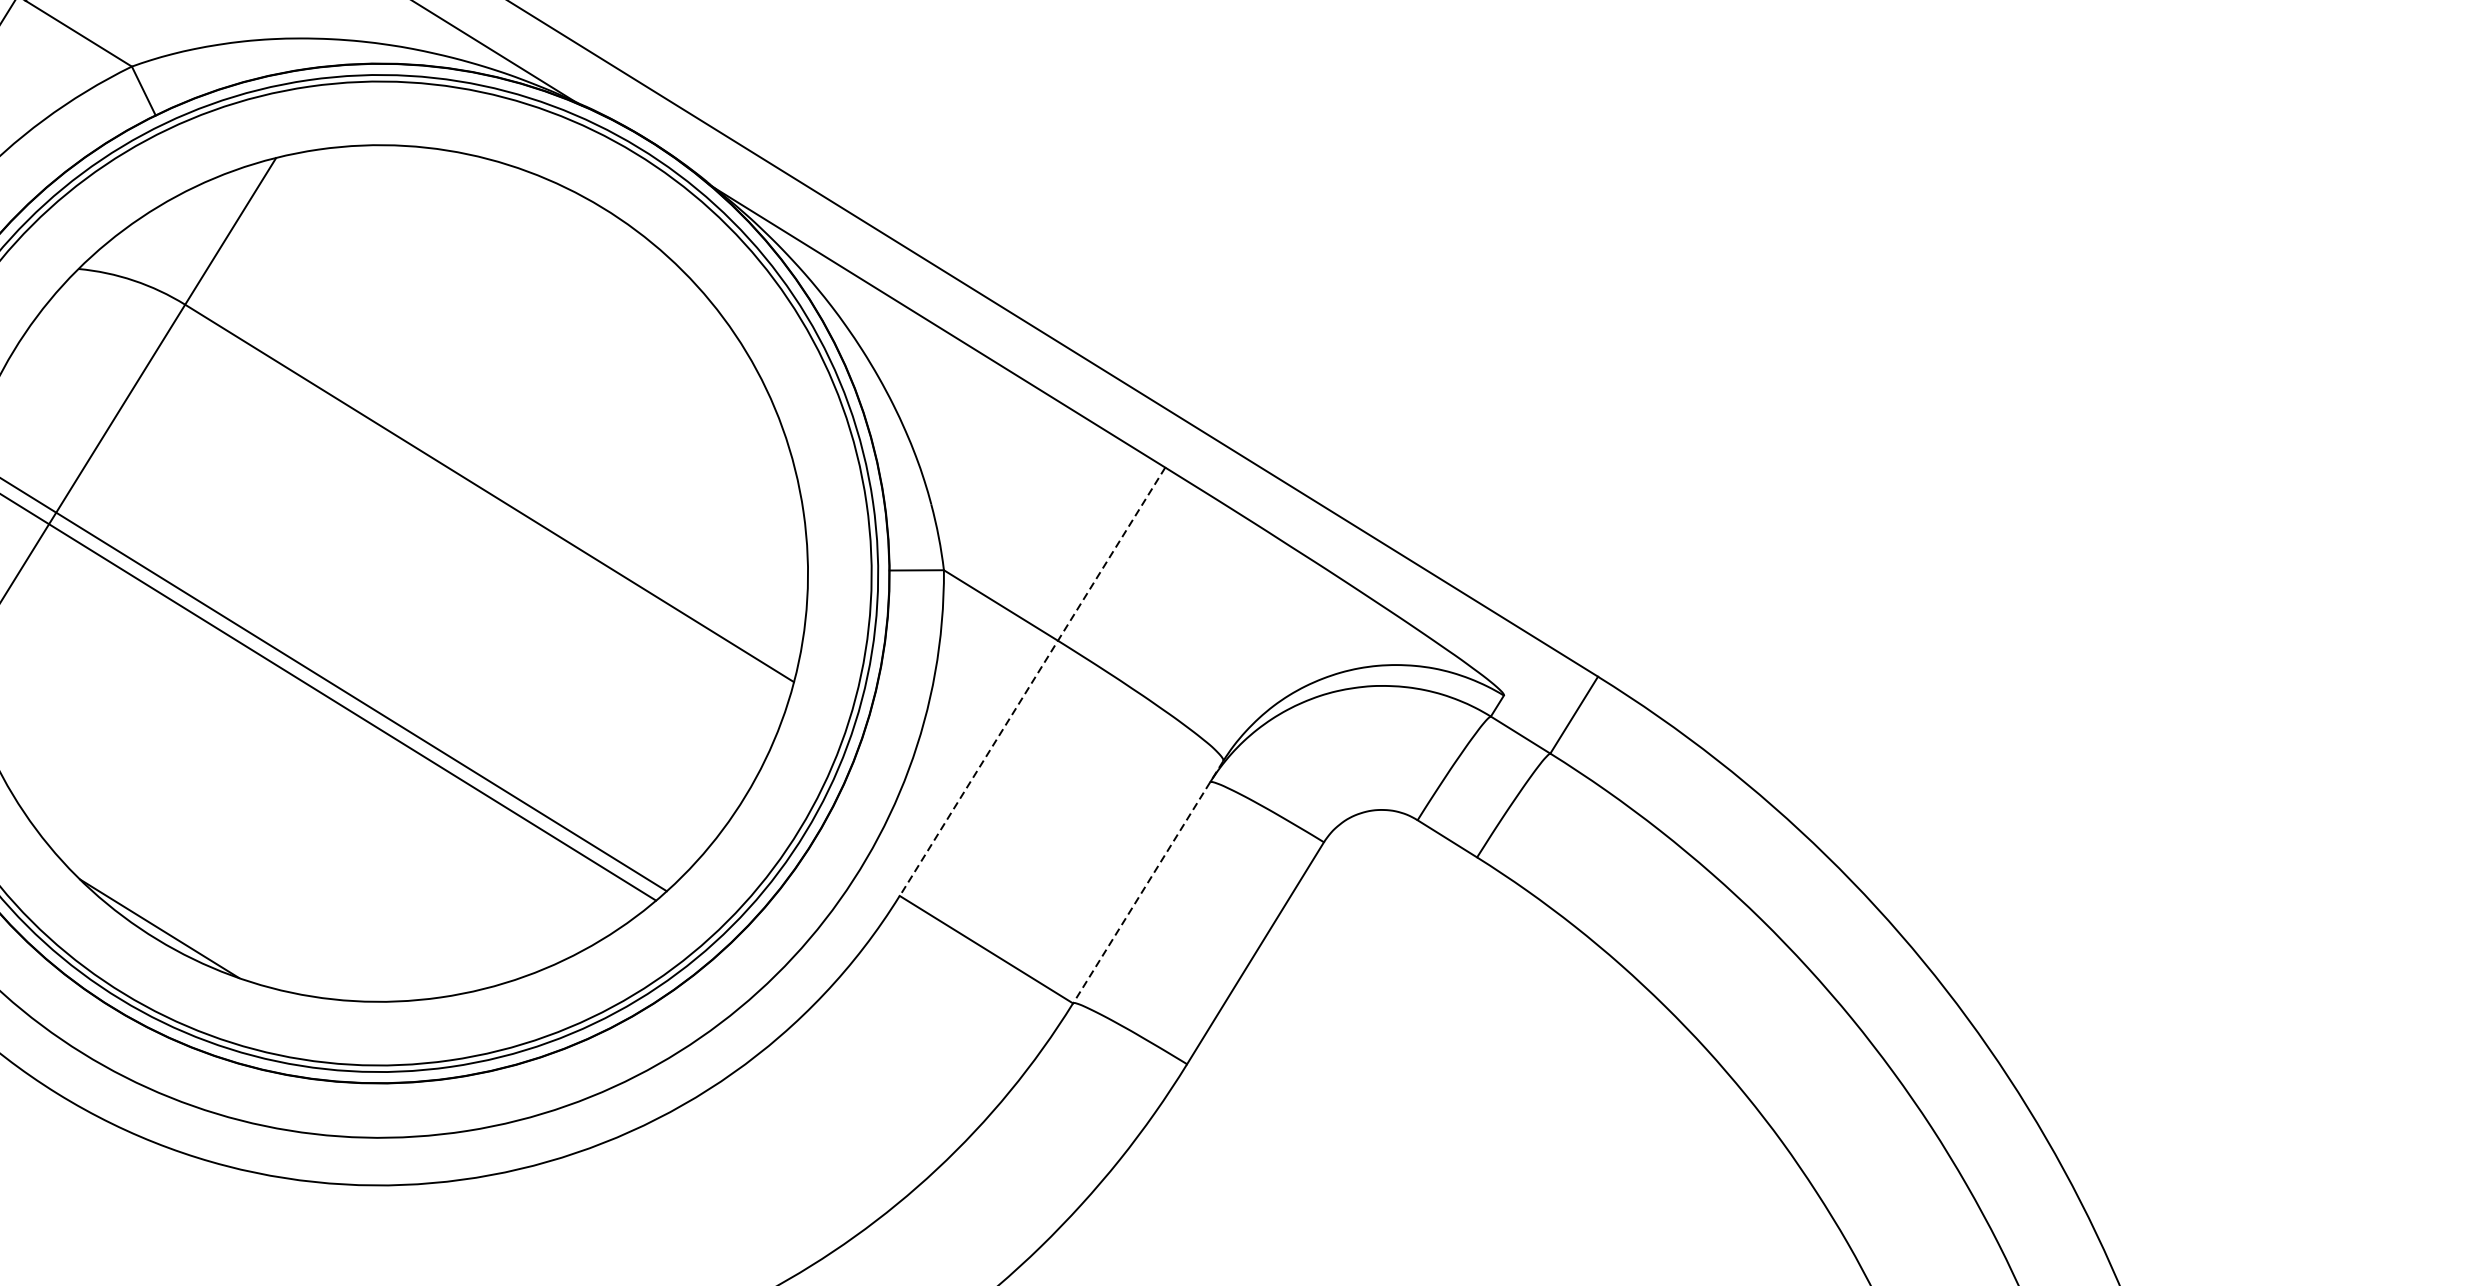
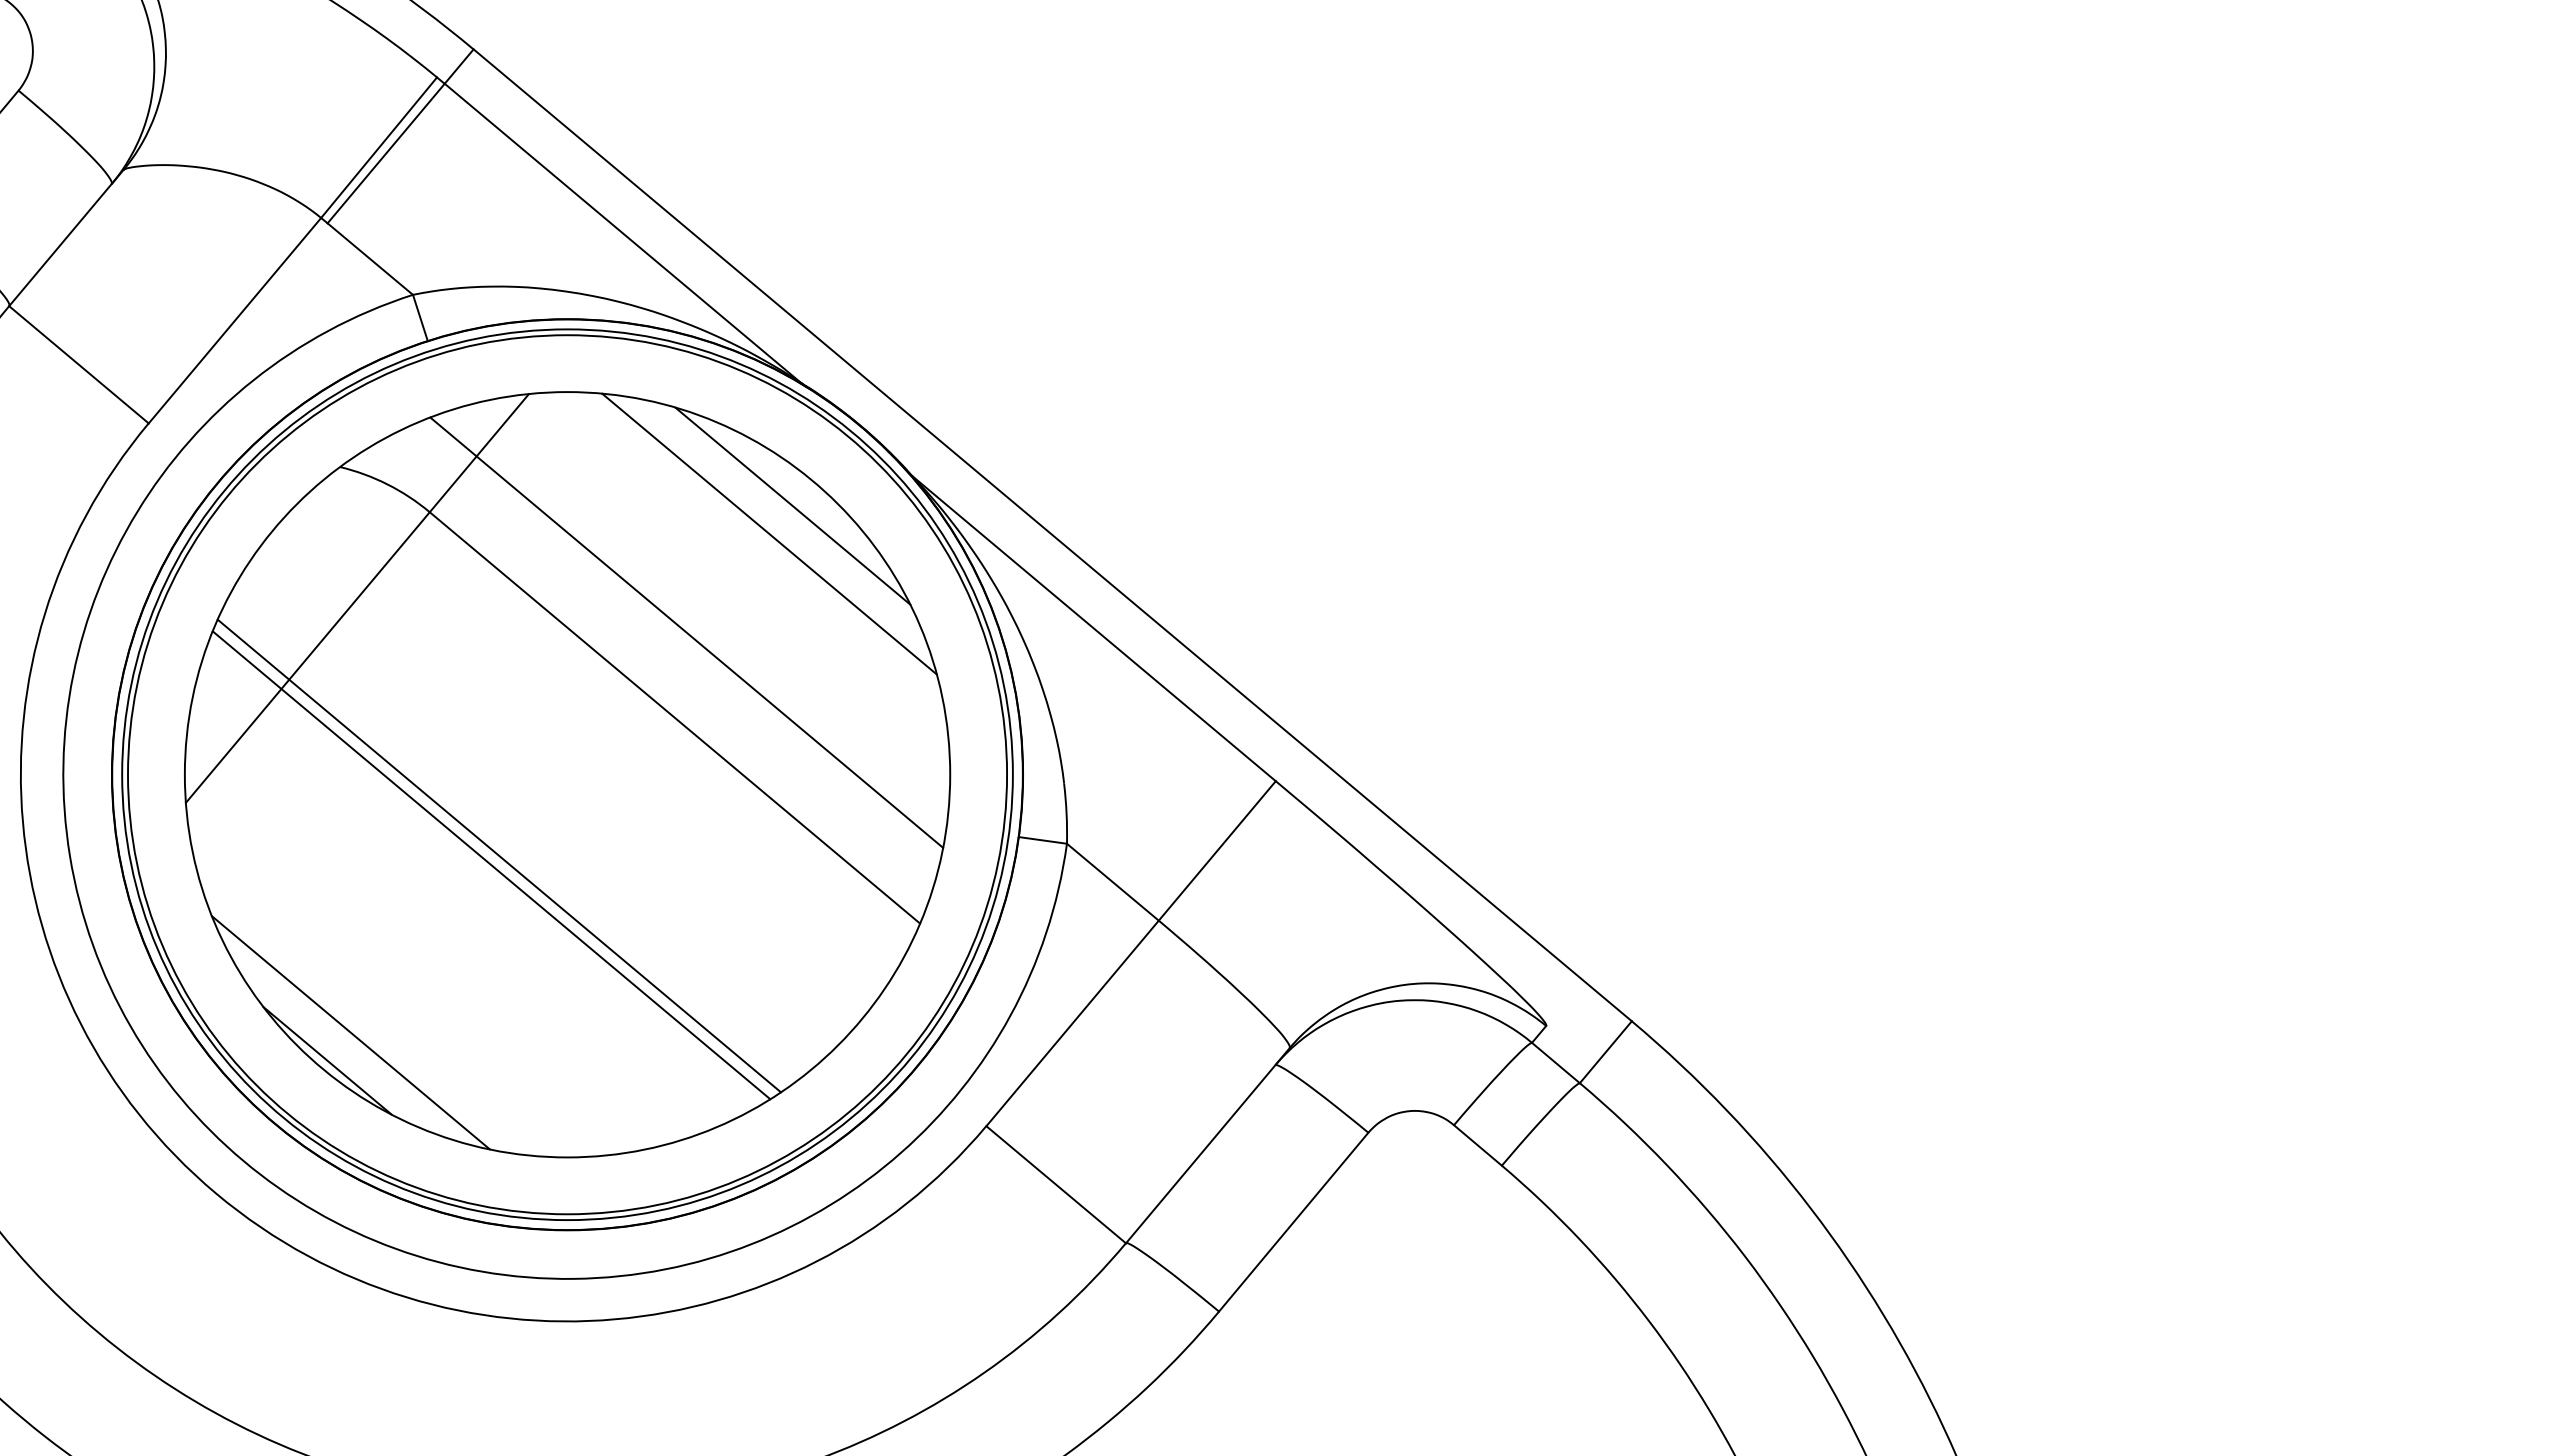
line: (585, 239) -> (792, 505), added
line: (564, 274) -> (769, 533), added
line: (488, 396) -> (686, 632), added
line: (1032, 682) -> (1130, 954), dashed -> solid
line: (1147, 883) -> (1207, 1146), dashed -> solid
line: (180, 893) -> (350, 1032), added

